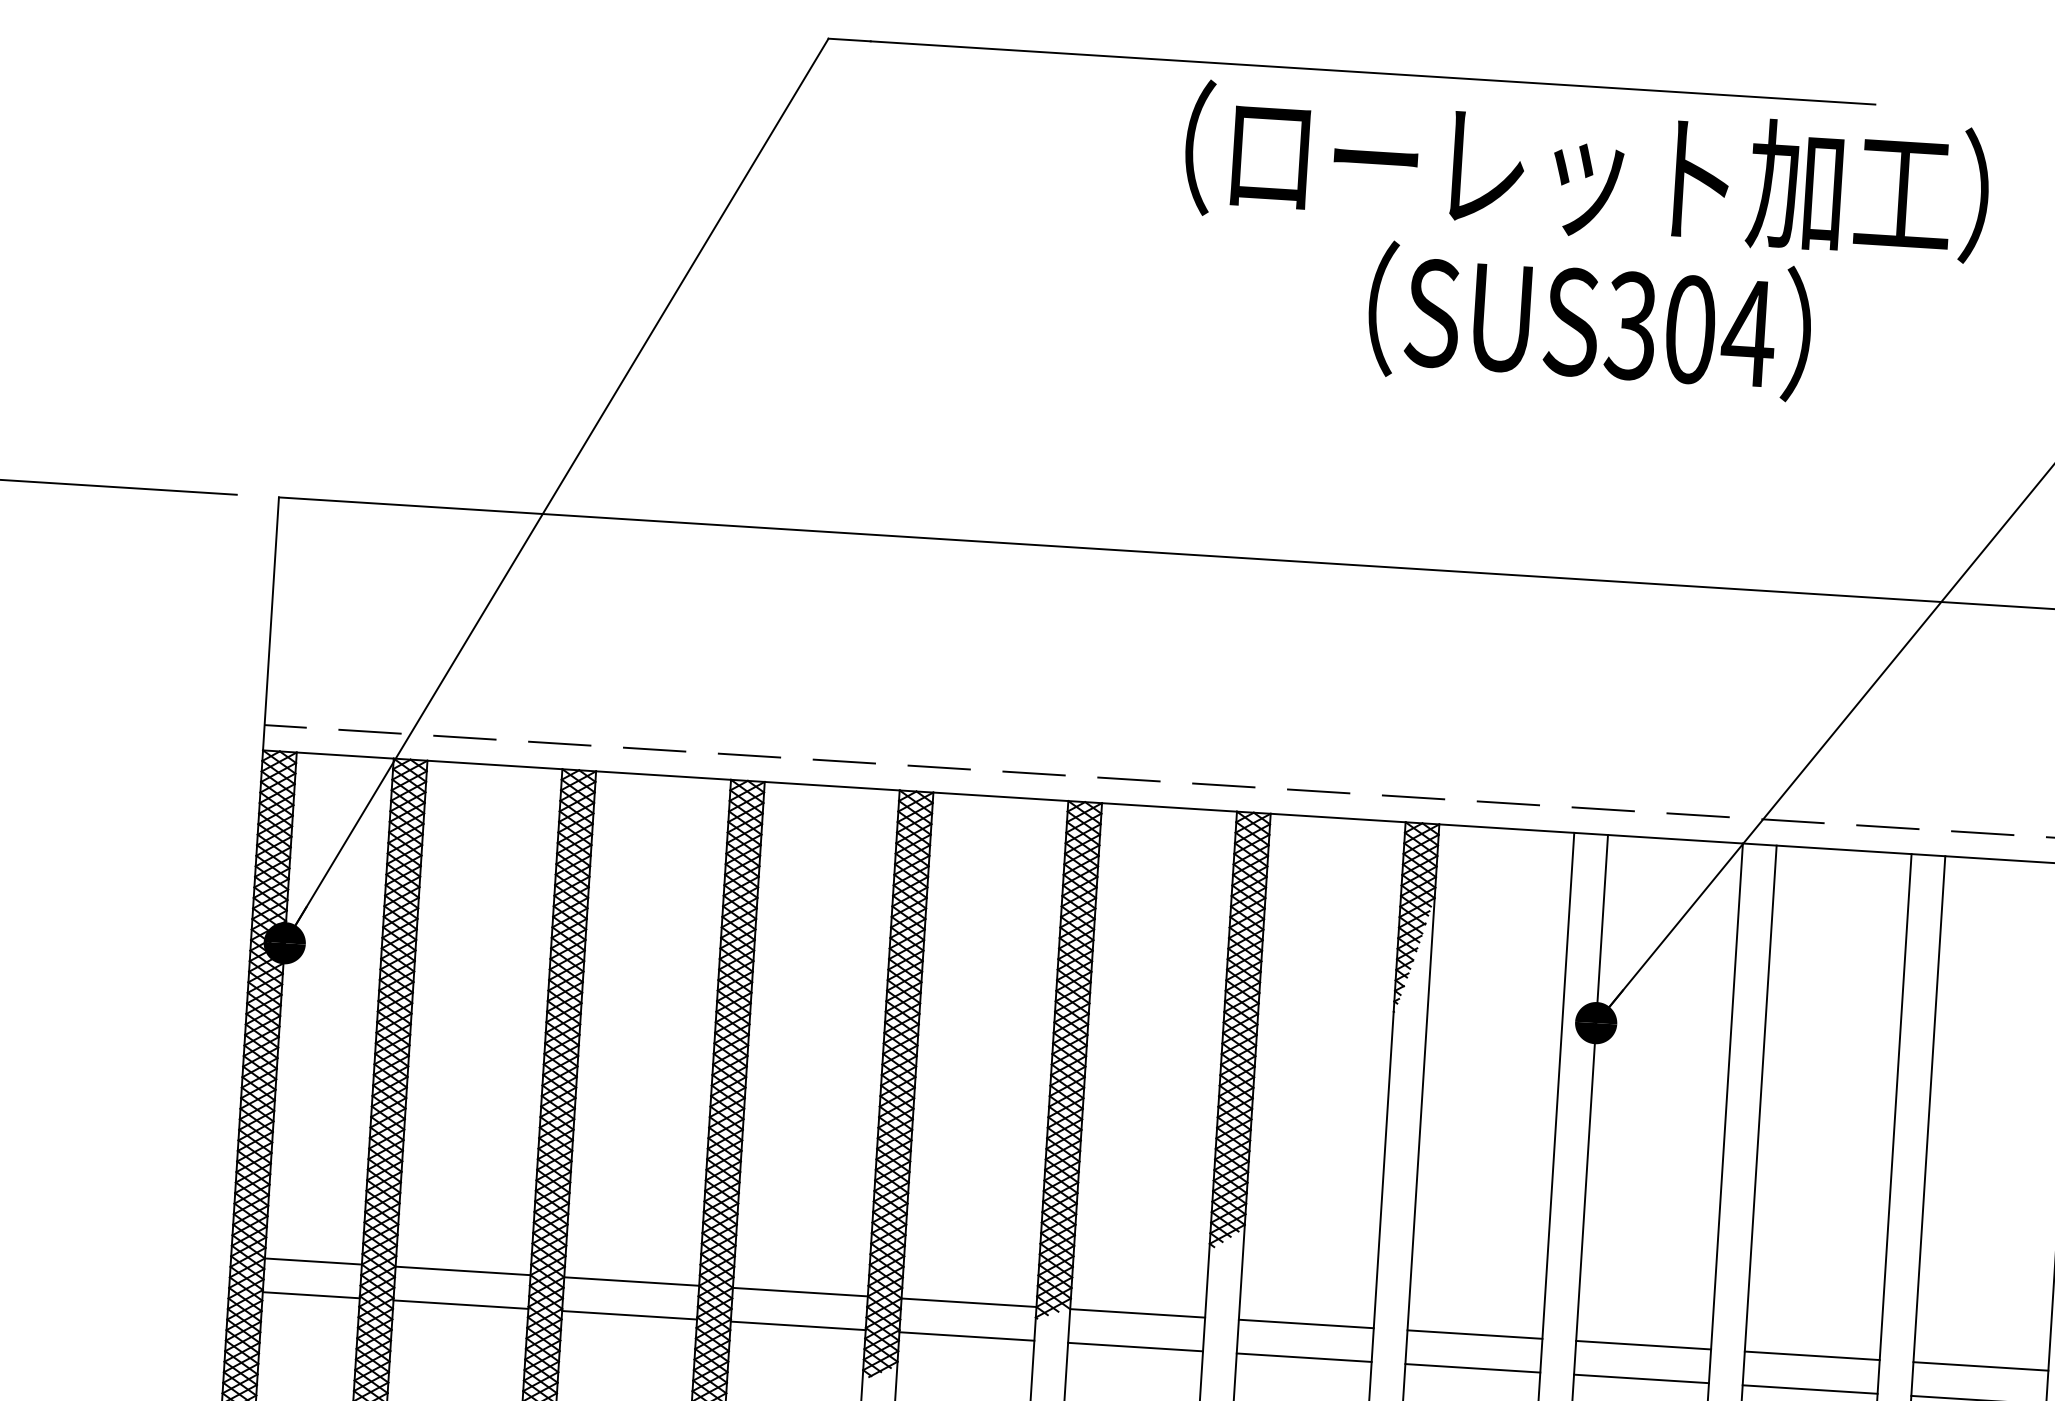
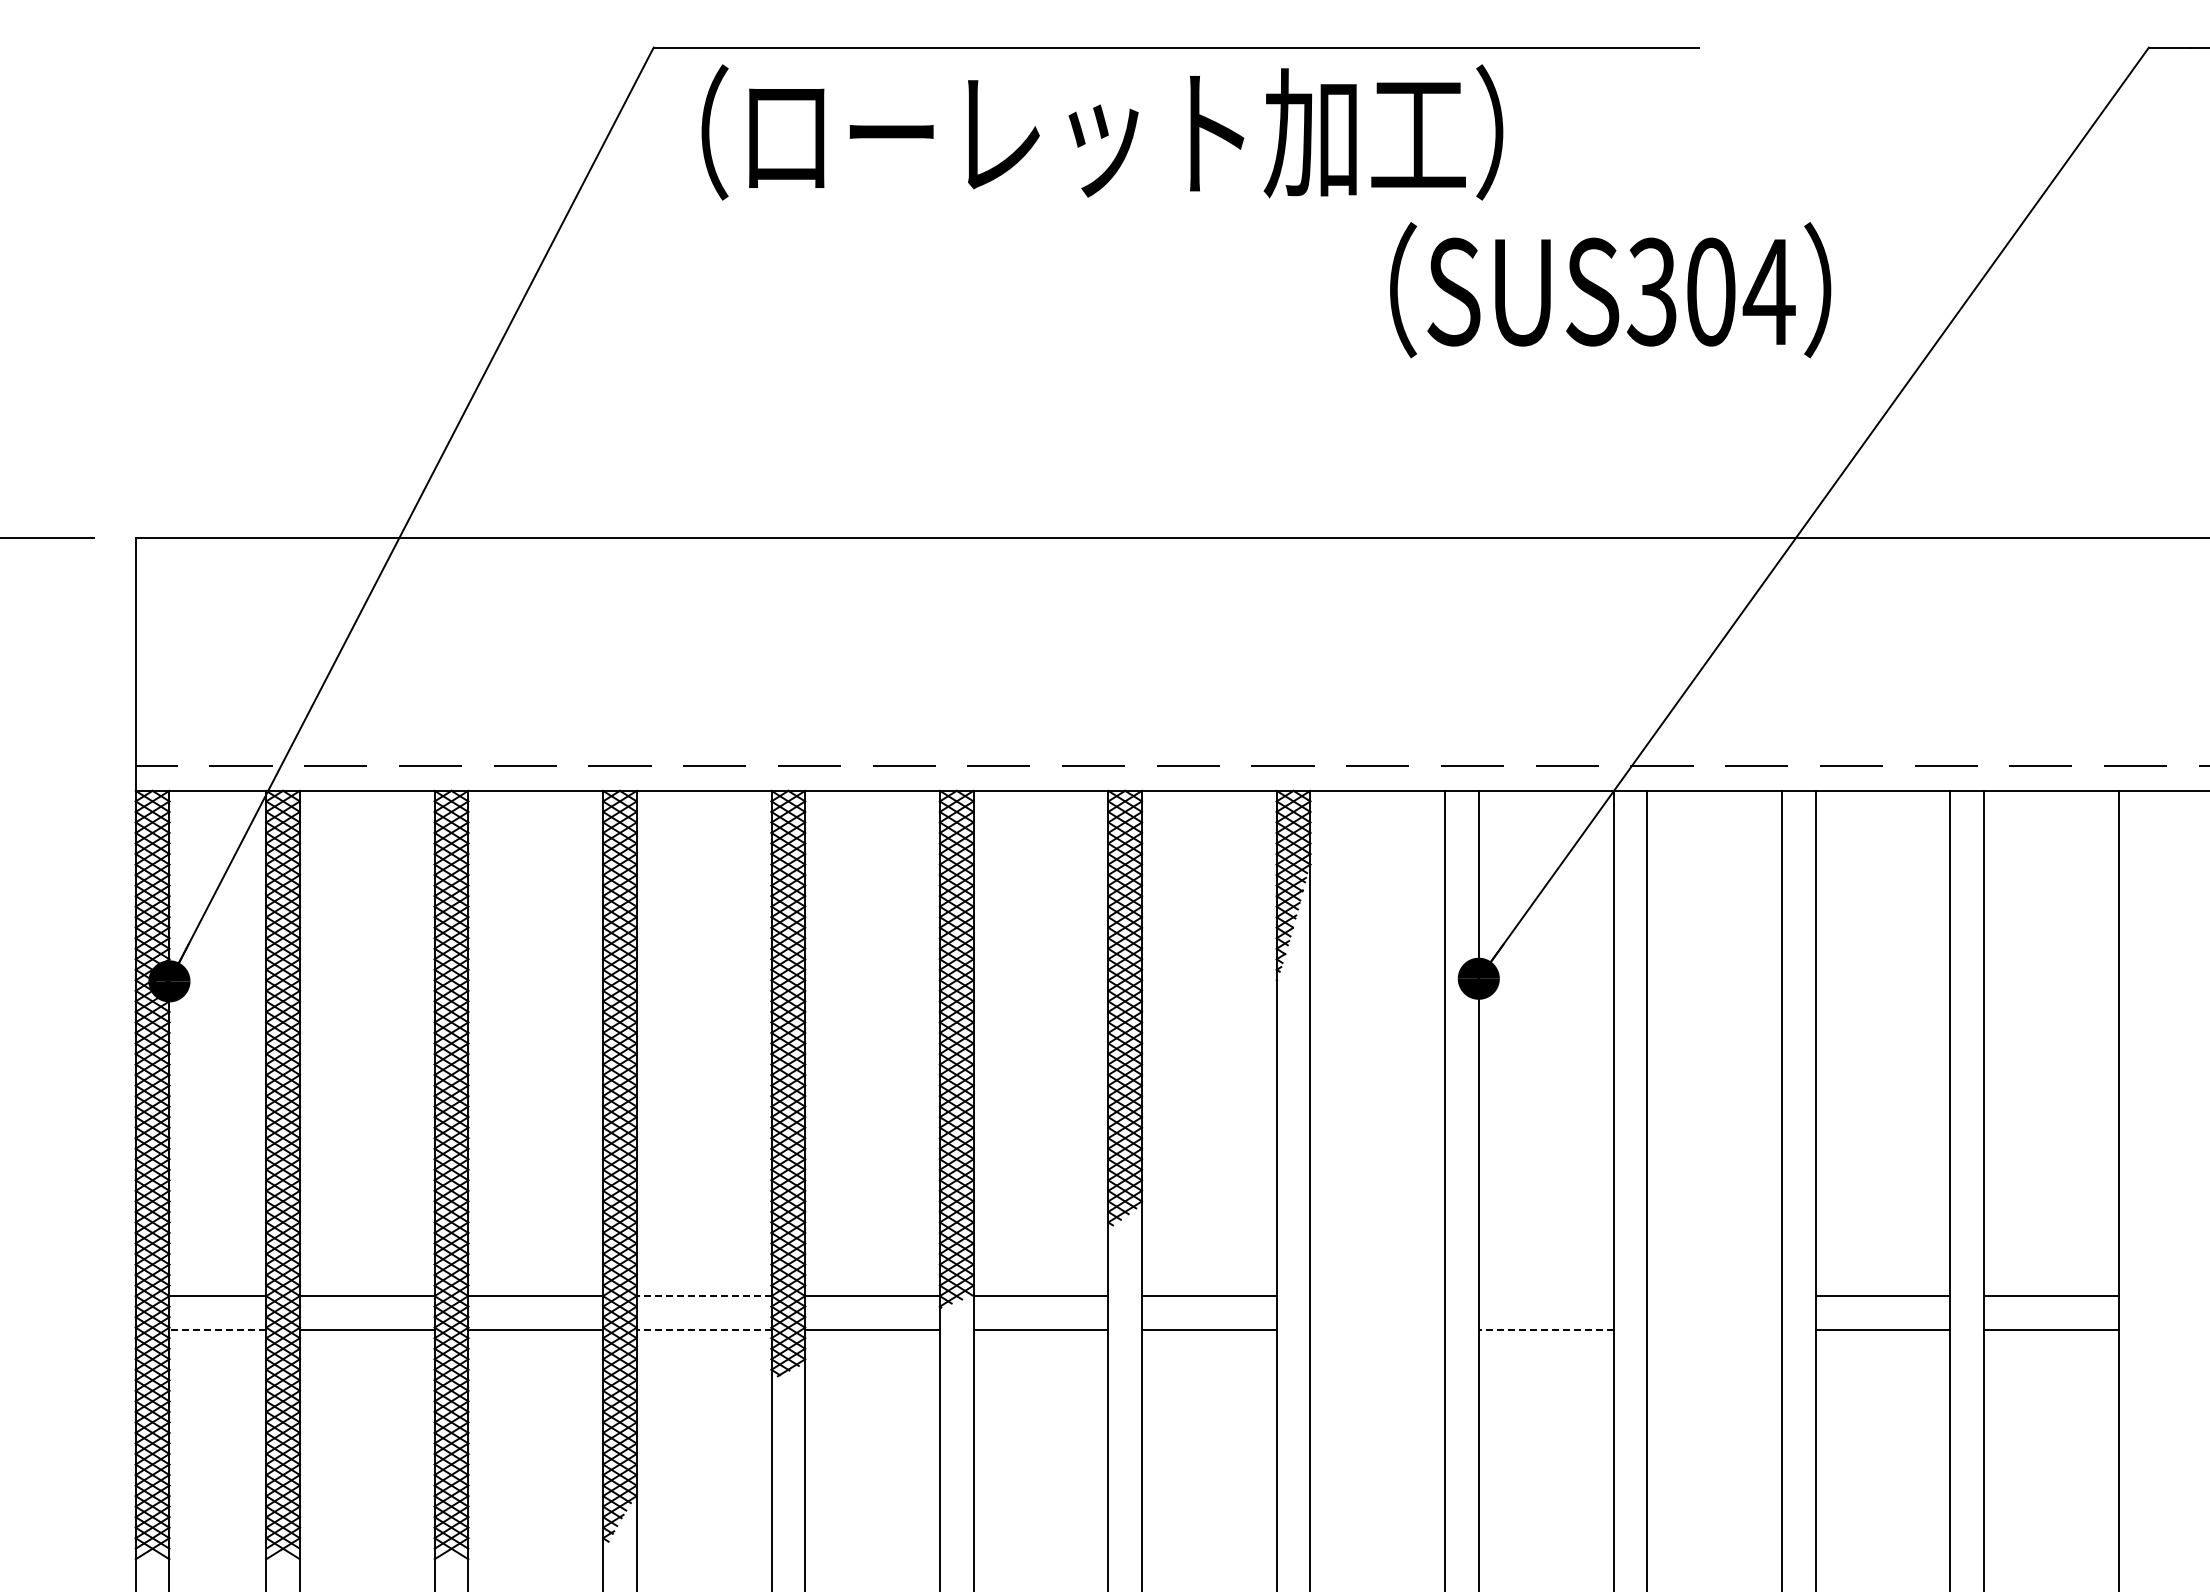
text: (1587, 171) -> (1102, 132), moved
text: (1589, 321) -> (1610, 290), moved
line: (799, 1292) -> (703, 1296), solid -> dashed
line: (310, 1294) -> (217, 1329), solid -> dashed
line: (797, 1325) -> (703, 1329), solid -> dashed
line: (1474, 1334) -> (1377, 1296), removed
line: (1642, 1345) -> (1545, 1296), removed
line: (1812, 1356) -> (1714, 1296), removed
line: (1472, 1367) -> (1377, 1329), removed
line: (1640, 1378) -> (1545, 1329), solid -> dashed
line: (1810, 1389) -> (1714, 1329), removed

